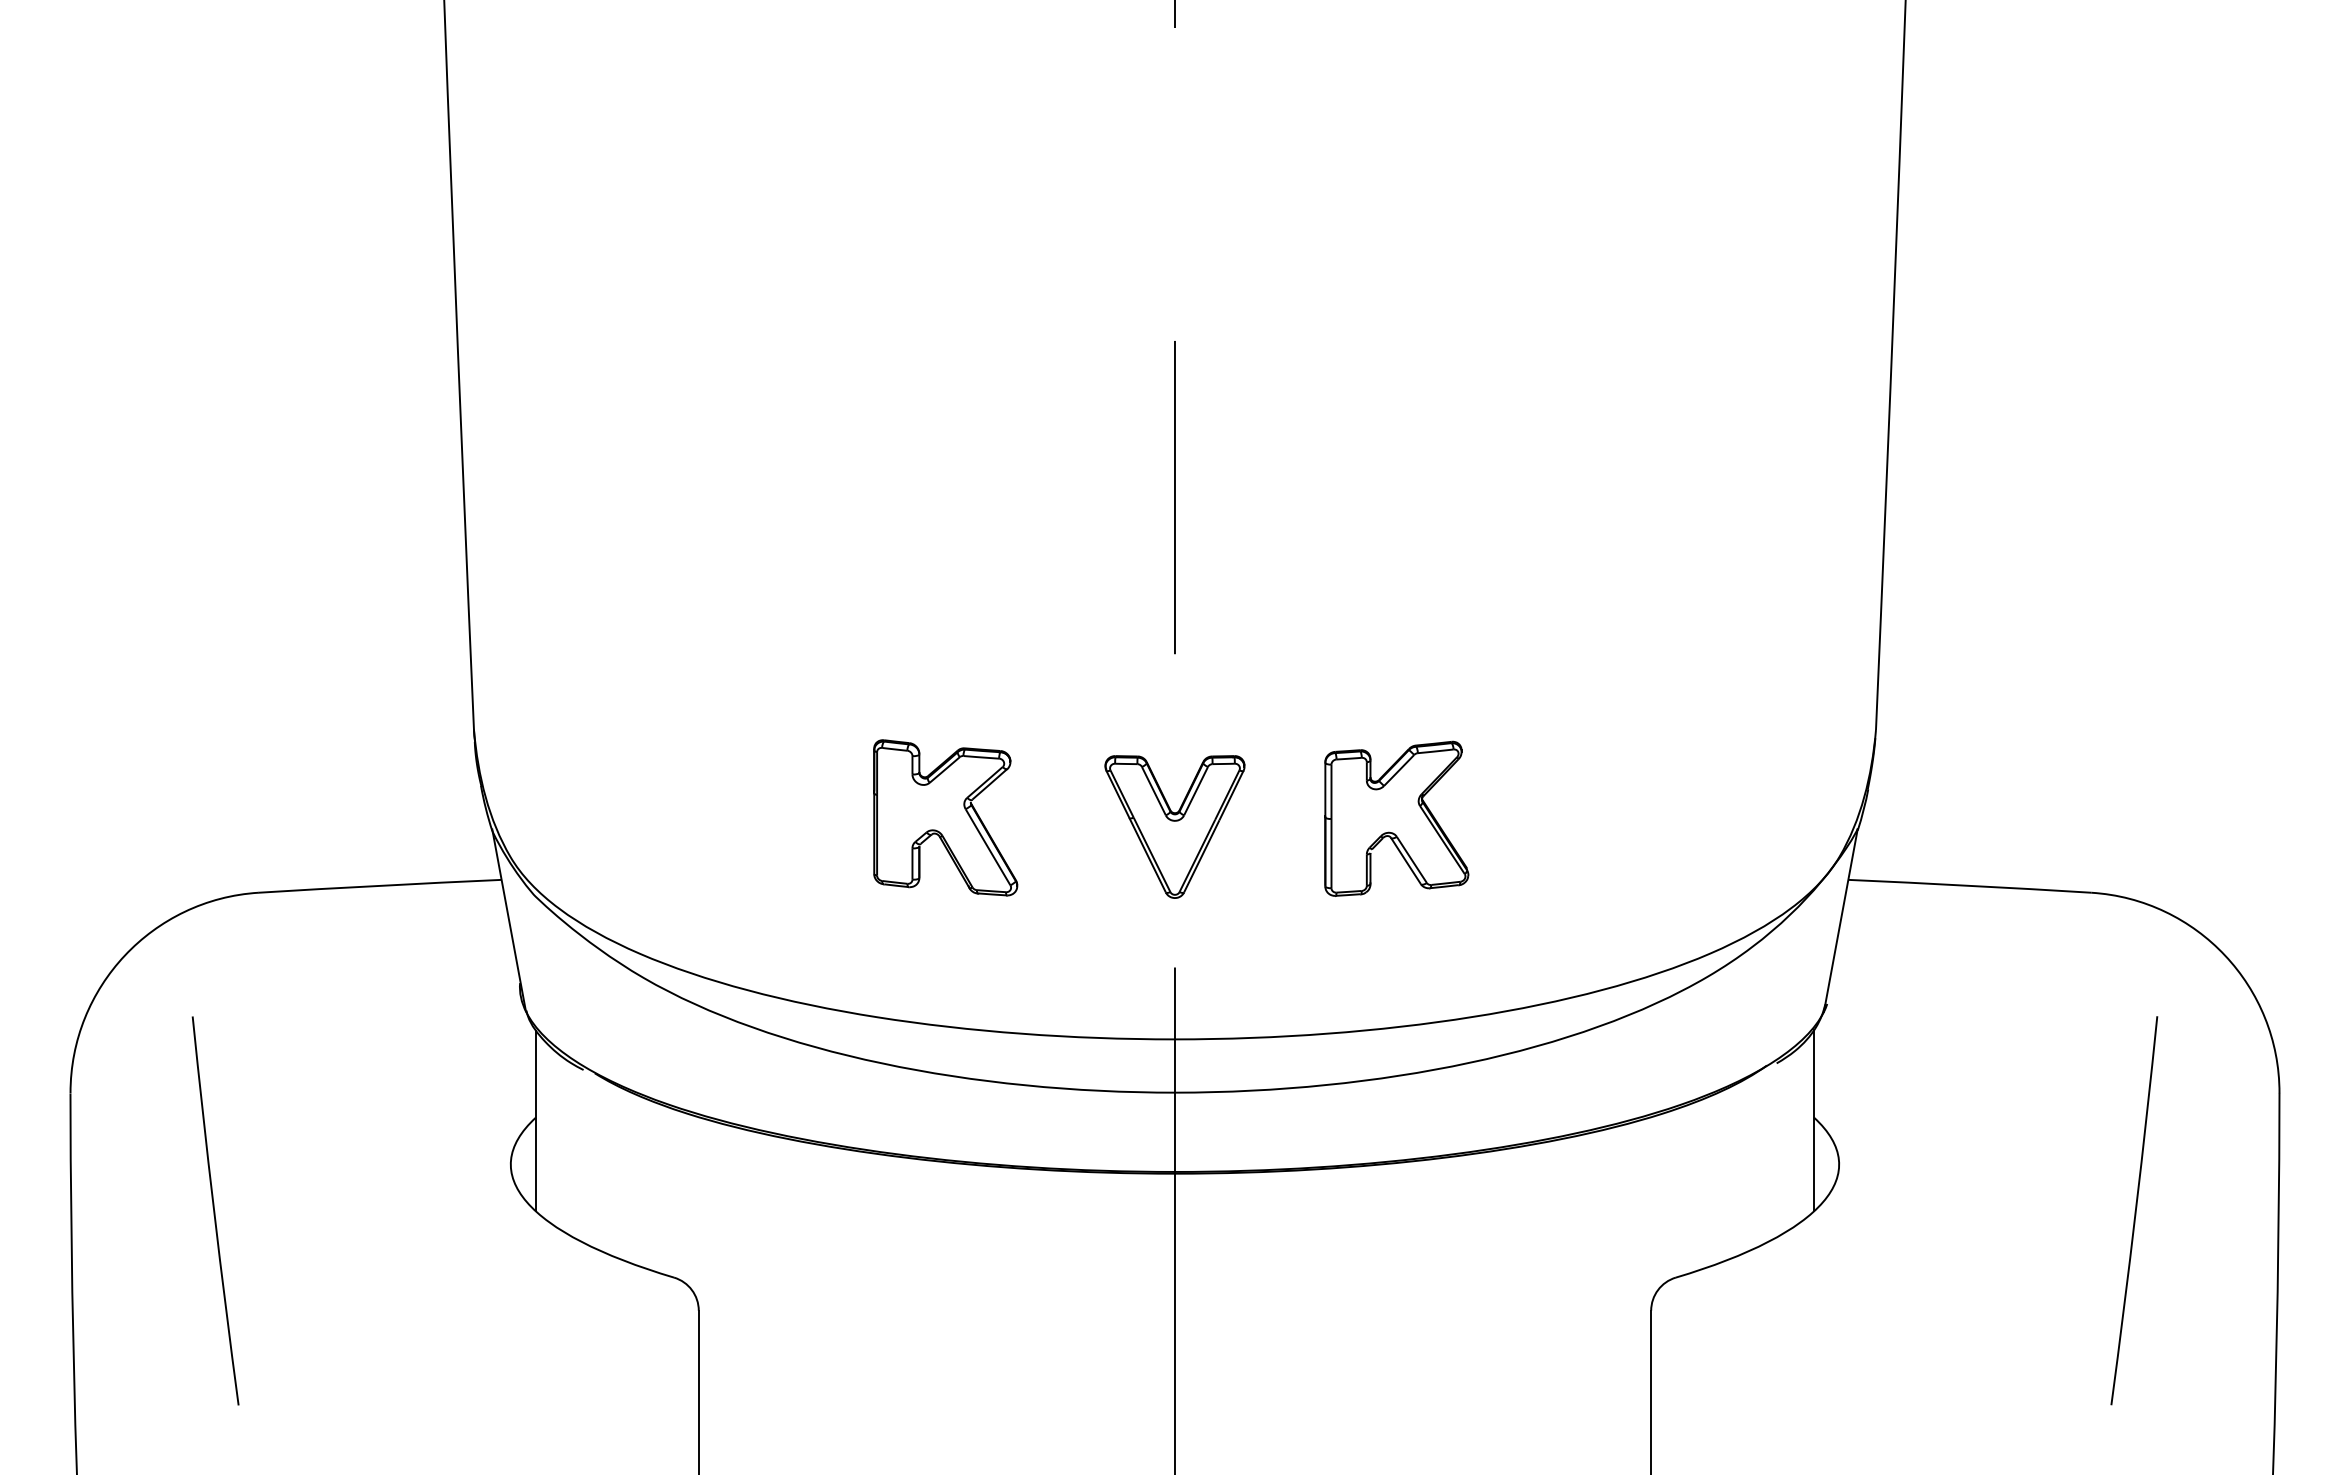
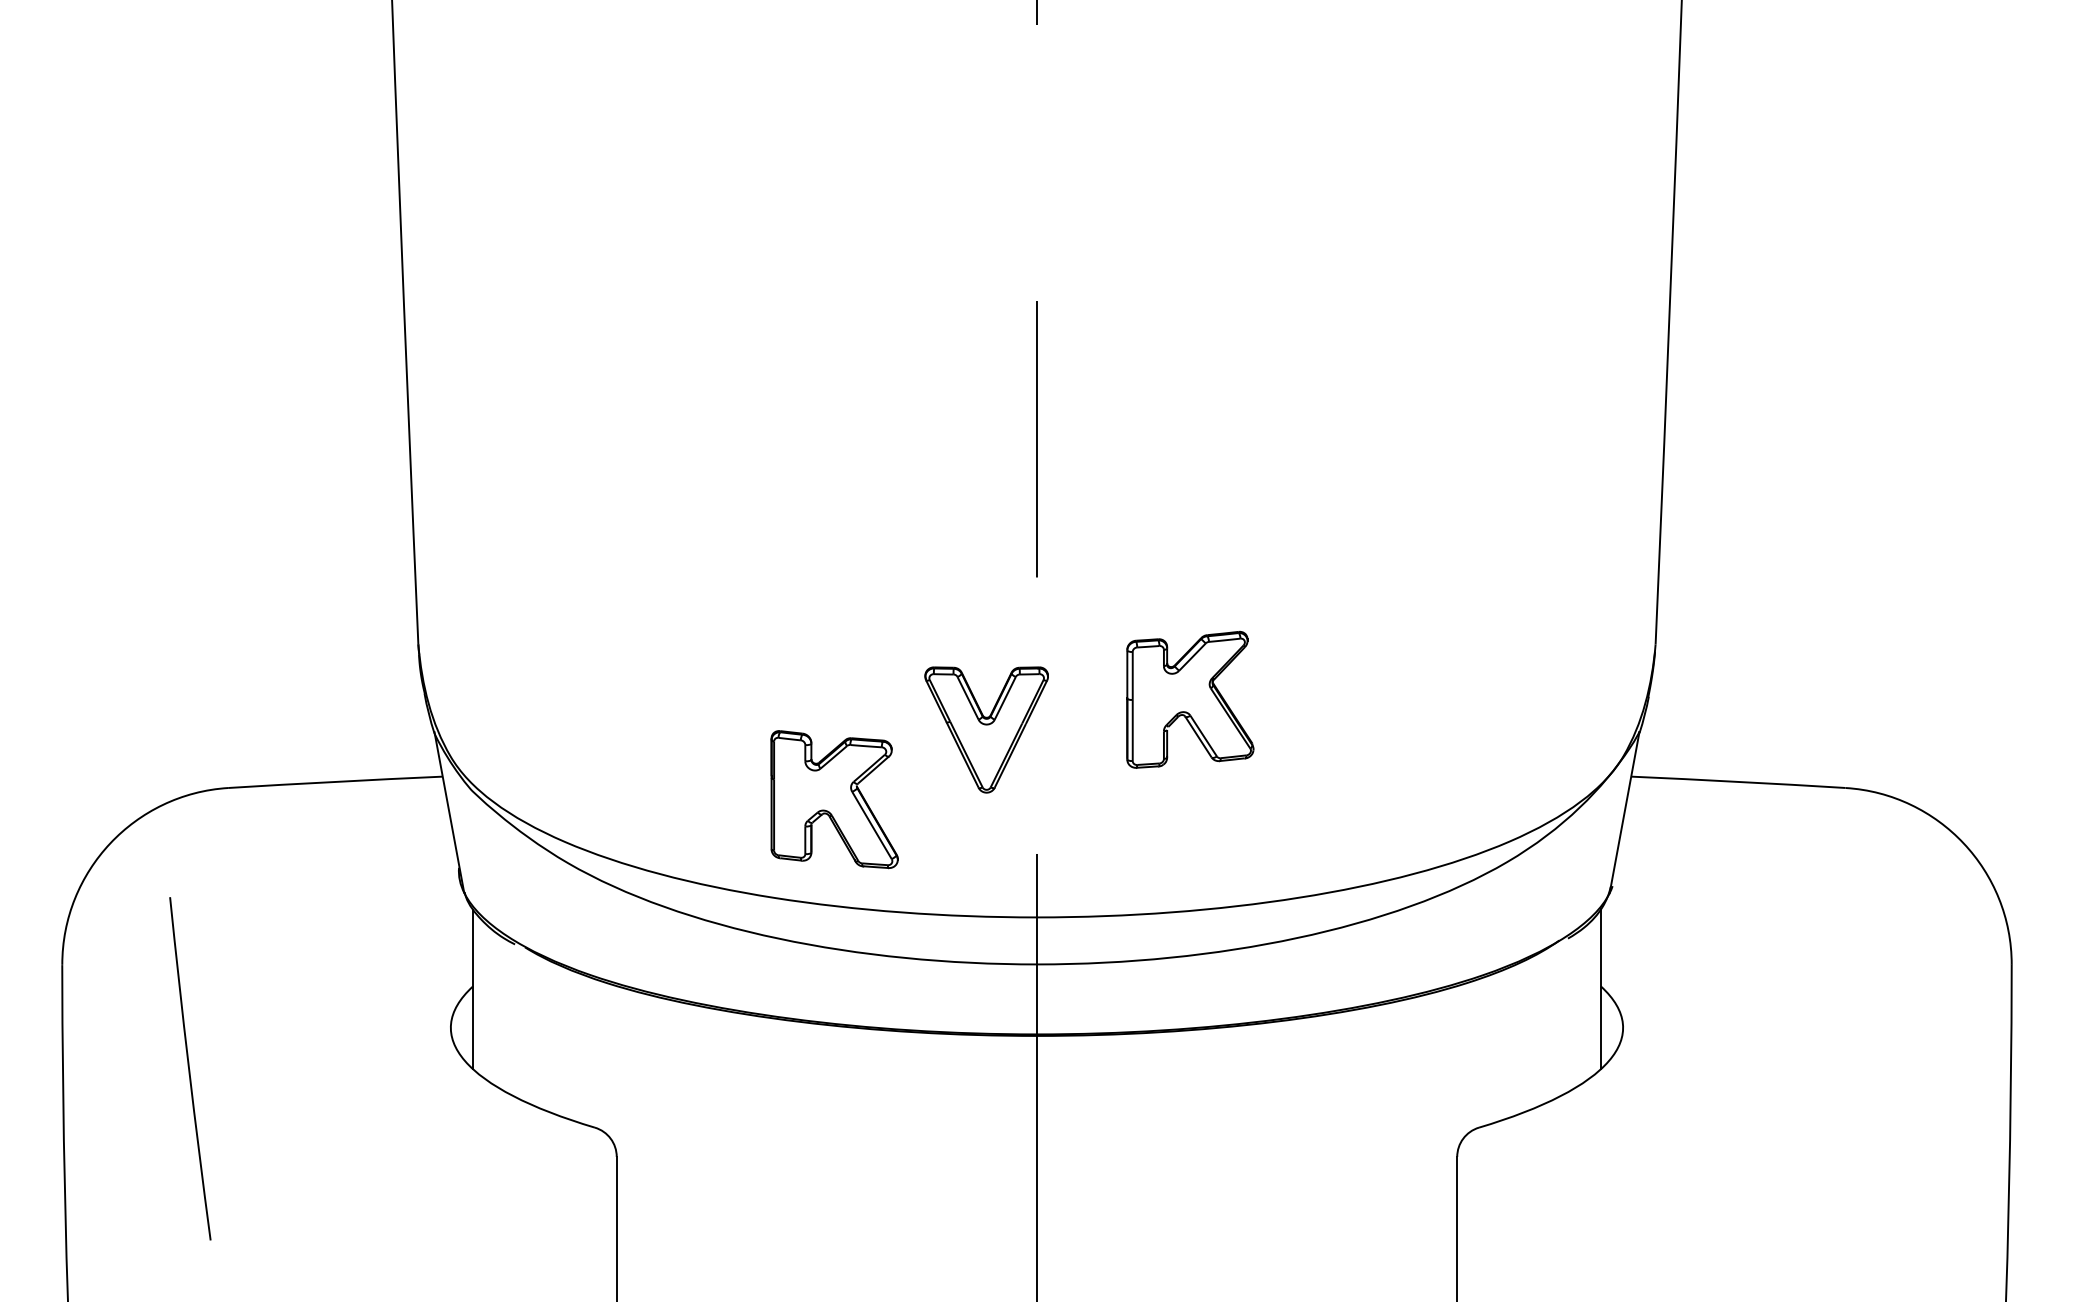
part: (945, 817) -> (834, 799), moved
part: (1396, 818) -> (1190, 699), moved
part: (1174, 826) -> (986, 729), moved
arc: (2135, 1210) -> (1884, 1068), removed

